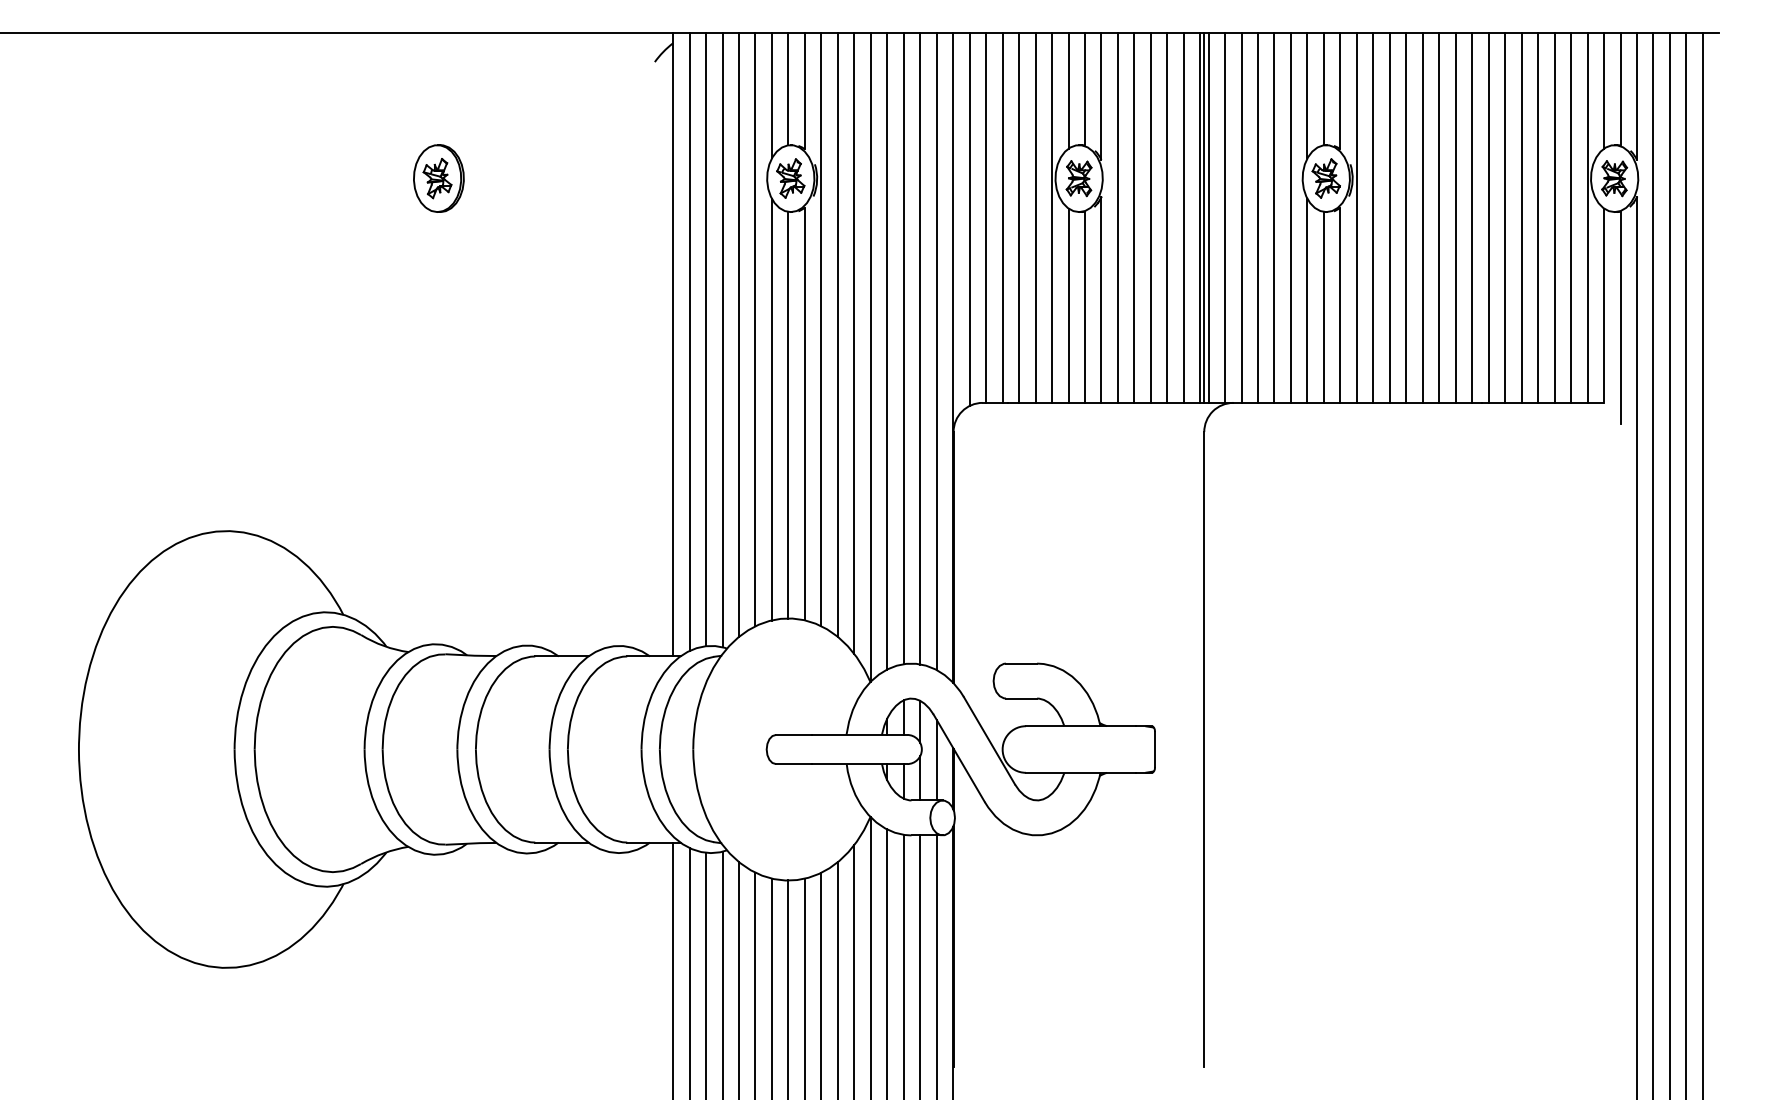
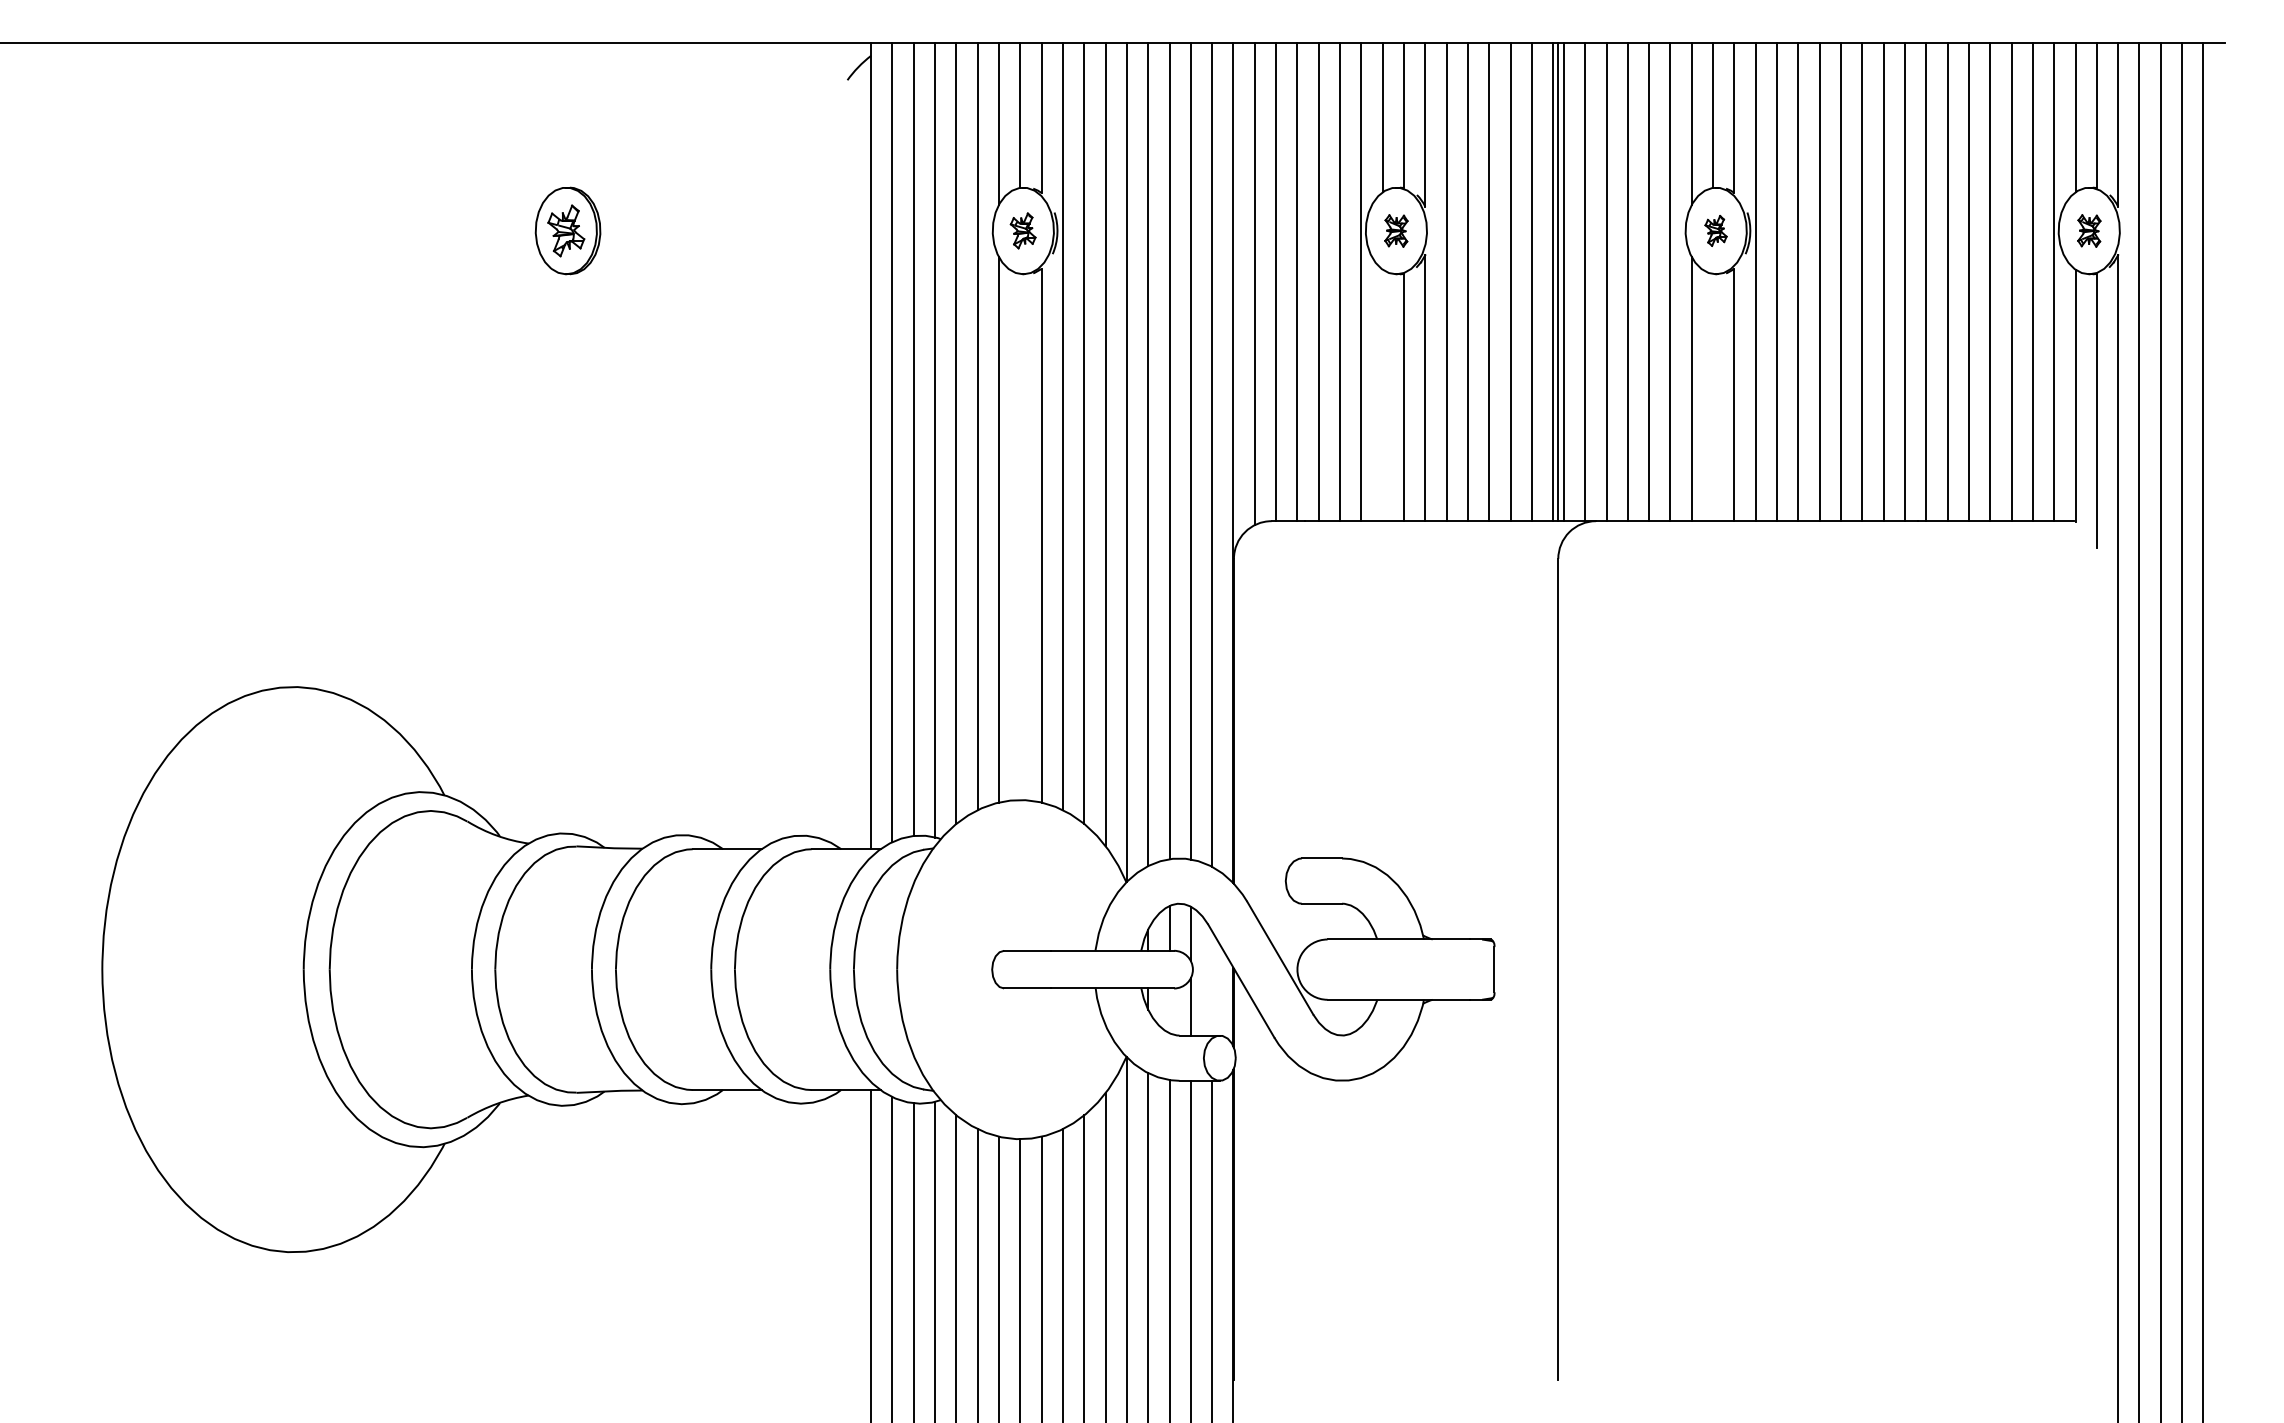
part: (790, 178) -> (1022, 230), size x0.7
part: (1079, 178) -> (1396, 230), size x0.7
part: (1325, 178) -> (1715, 230), size x0.6
part: (1614, 178) -> (2089, 230), size x0.7
line: (1068, 305) -> (1382, 395), removed
line: (1324, 307) -> (1713, 397), removed
line: (788, 415) -> (1020, 537), removed
line: (936, 760) -> (1212, 983), removed
line: (903, 781) -> (1169, 1010), removed

